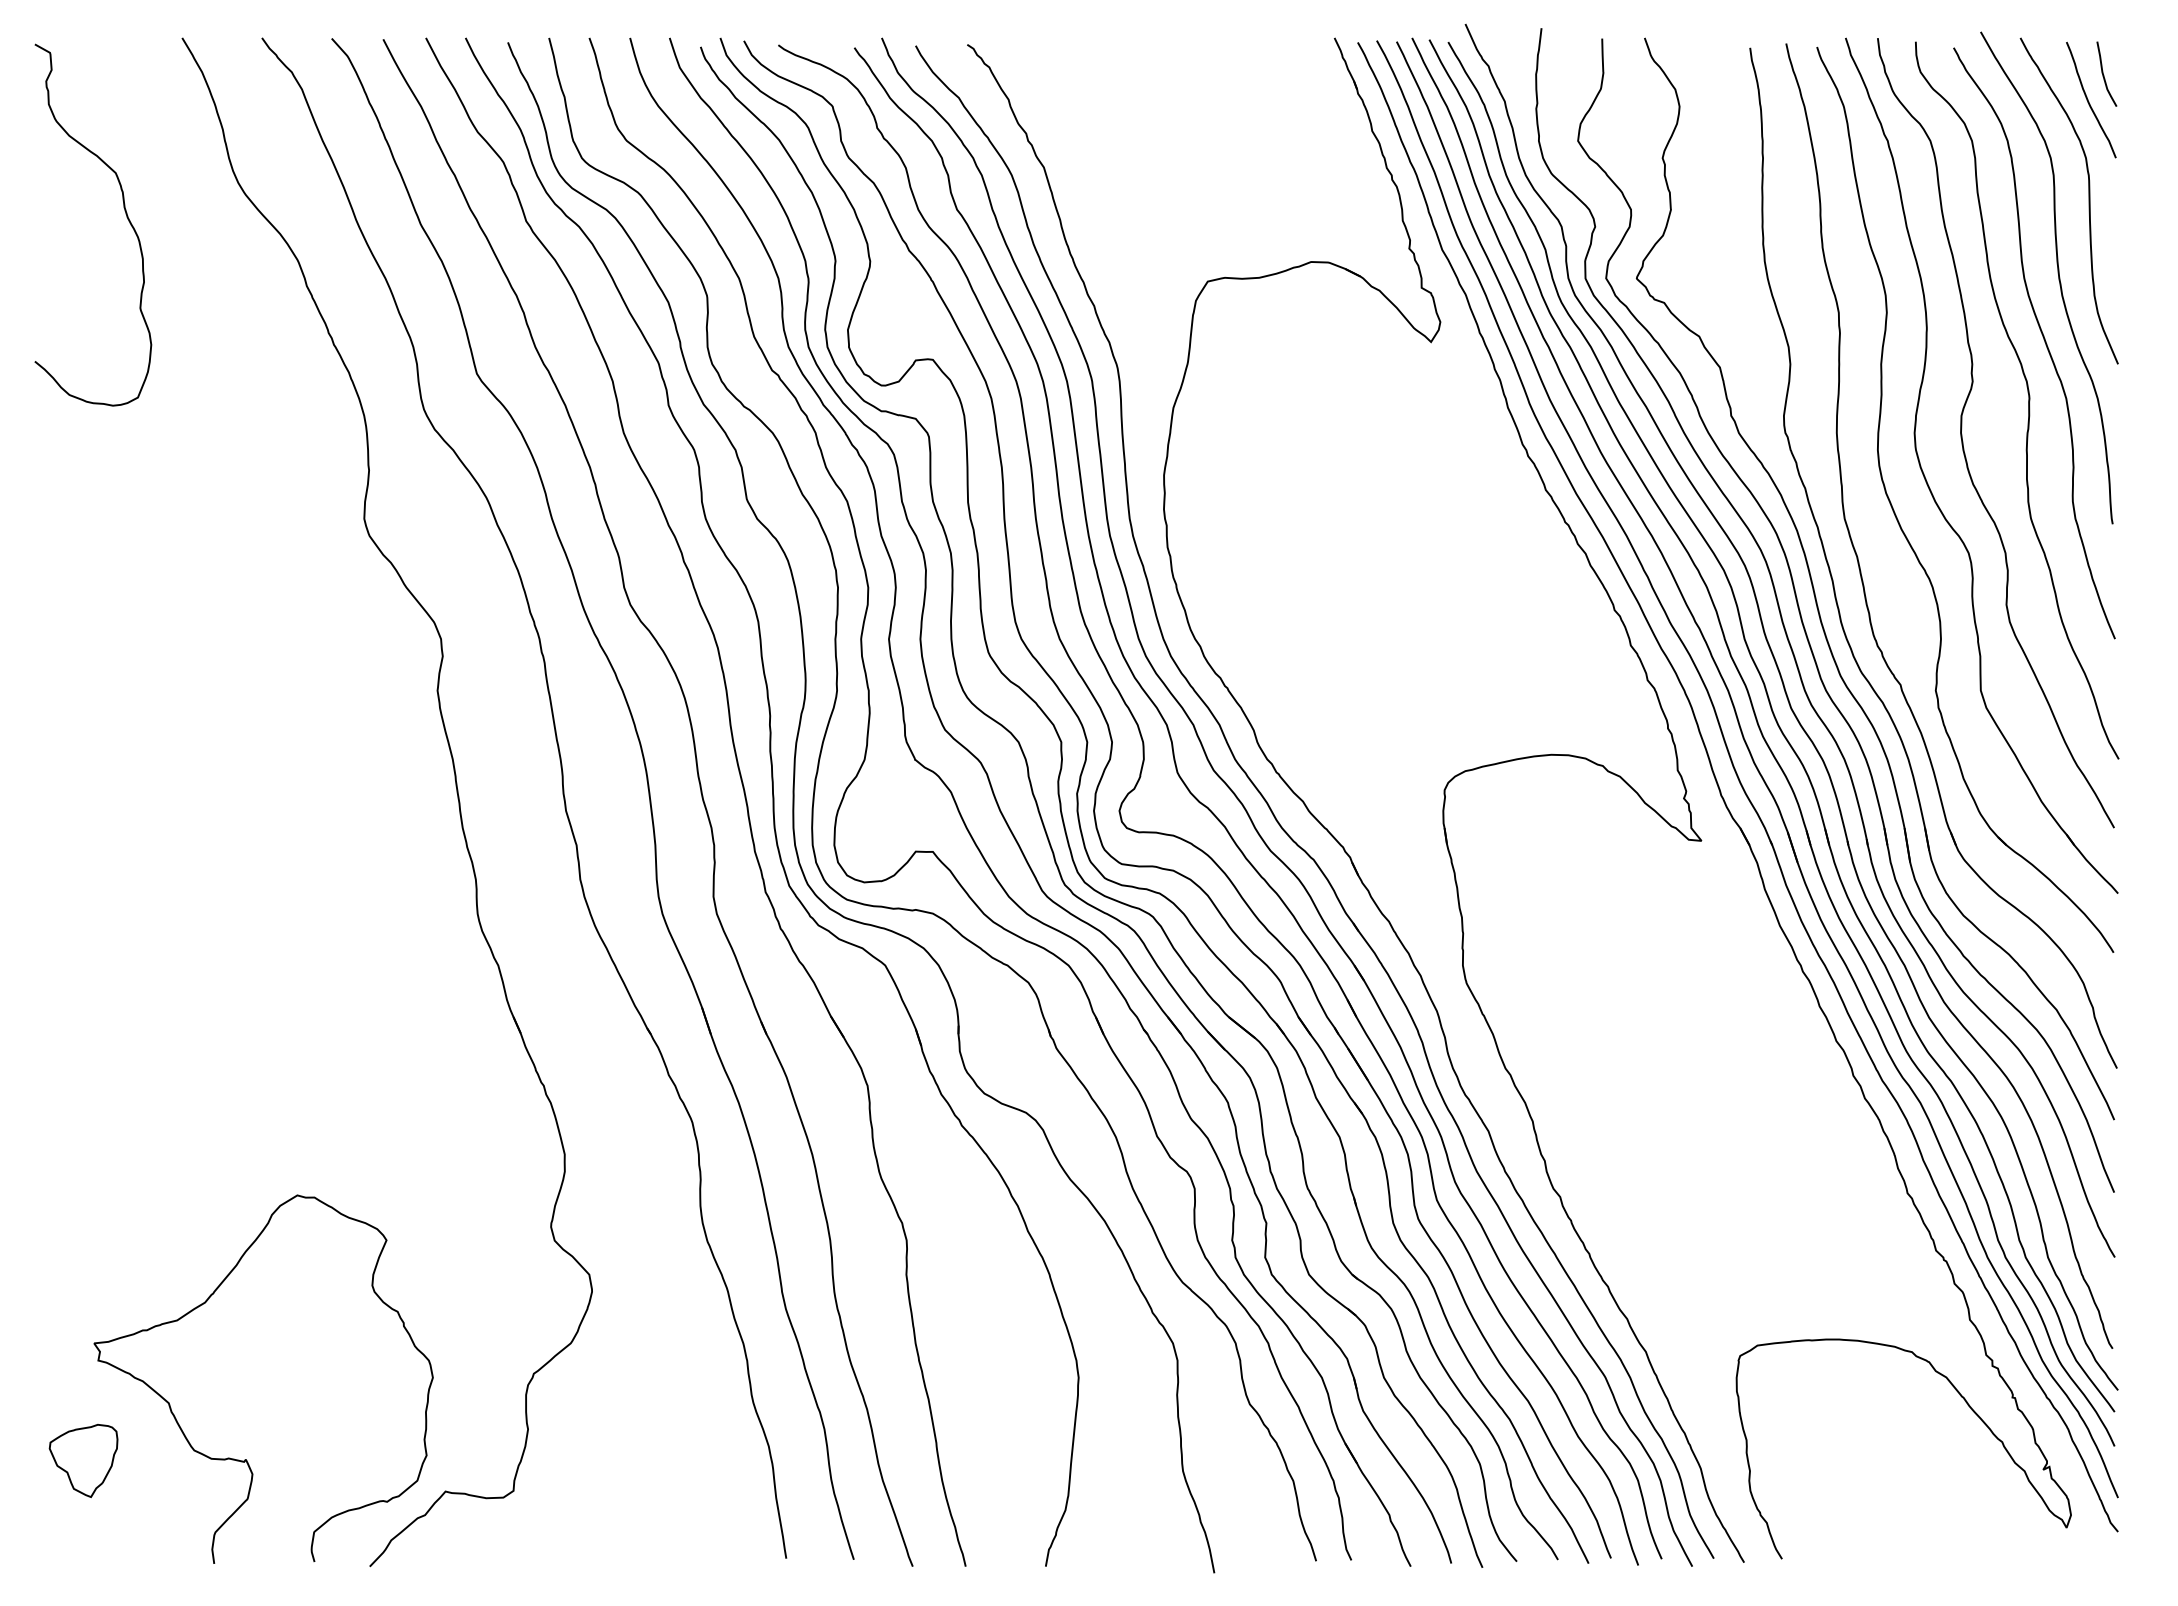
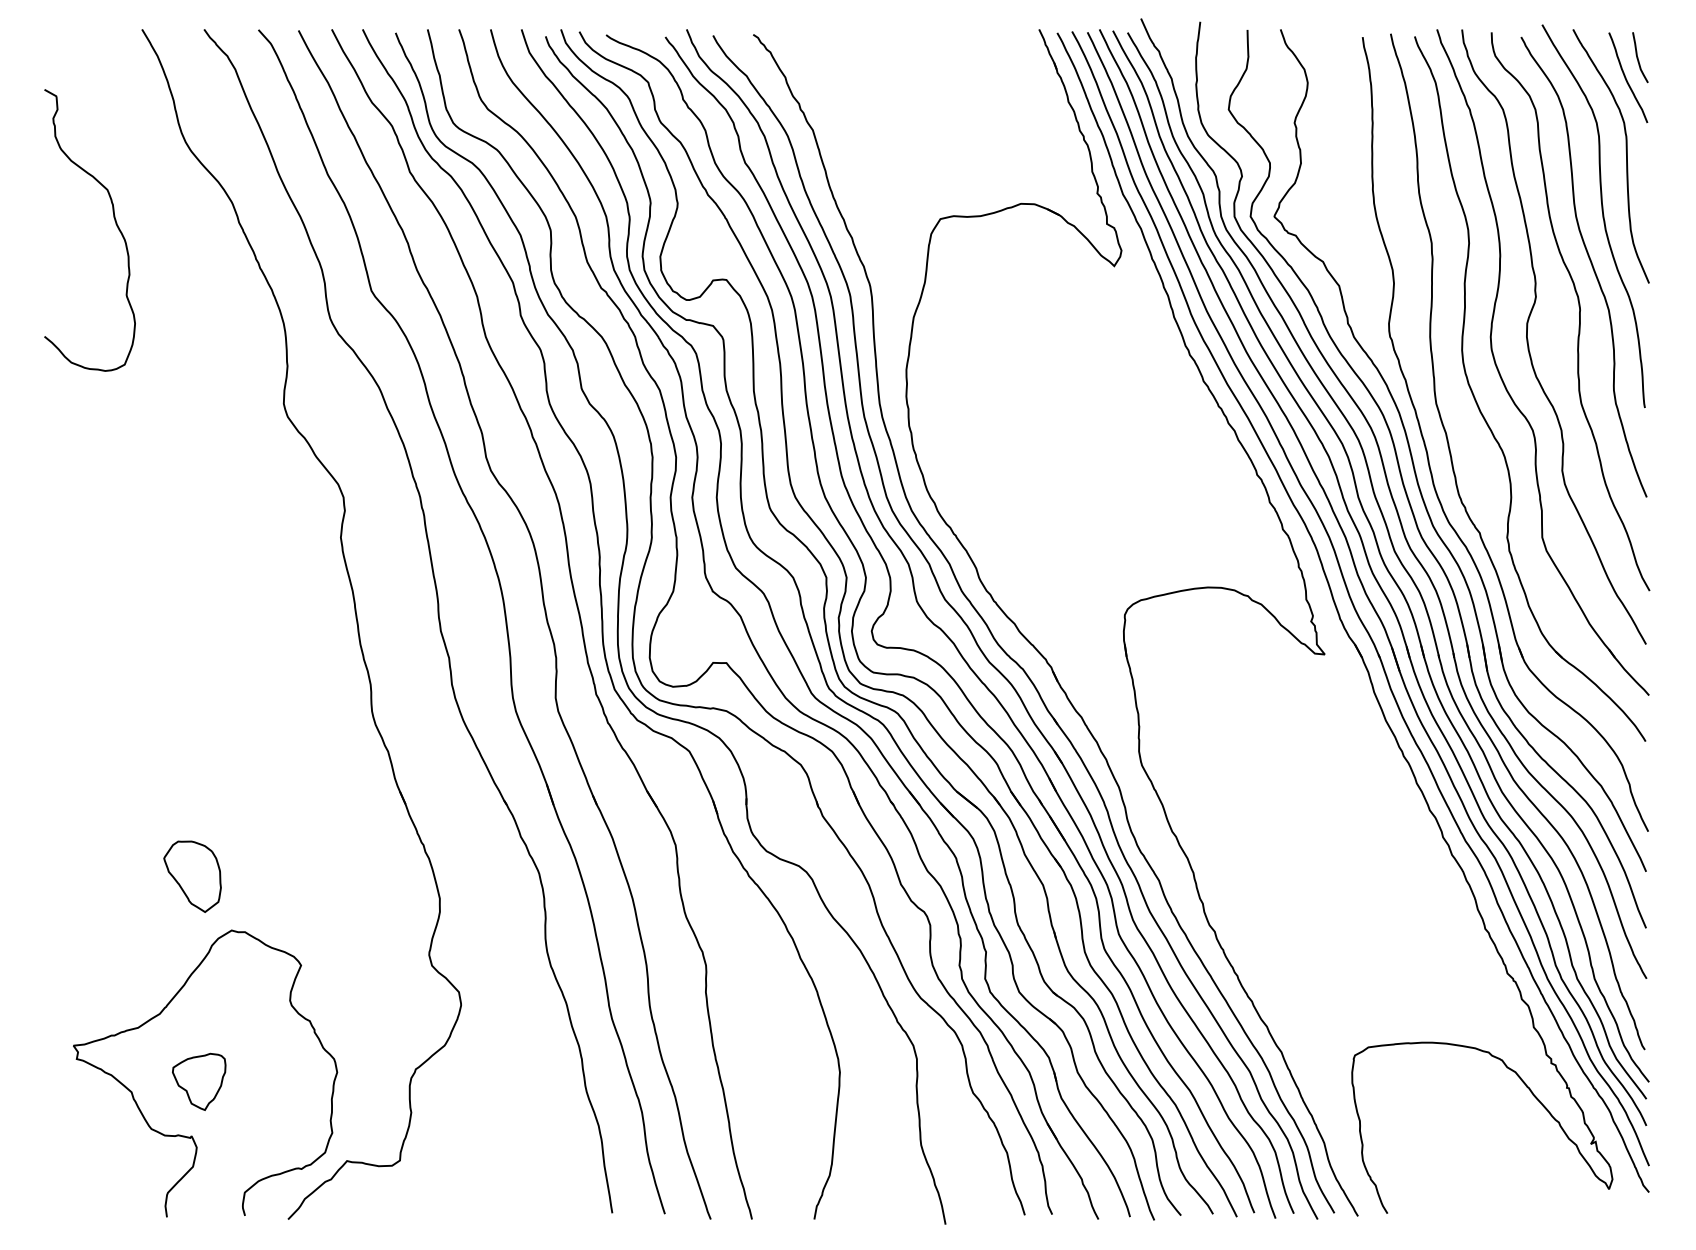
curve: (125, 214) -> (115, 222), moved
part: (246, 1126) -> (192, 876), added
part: (83, 1461) -> (199, 1082), moved

